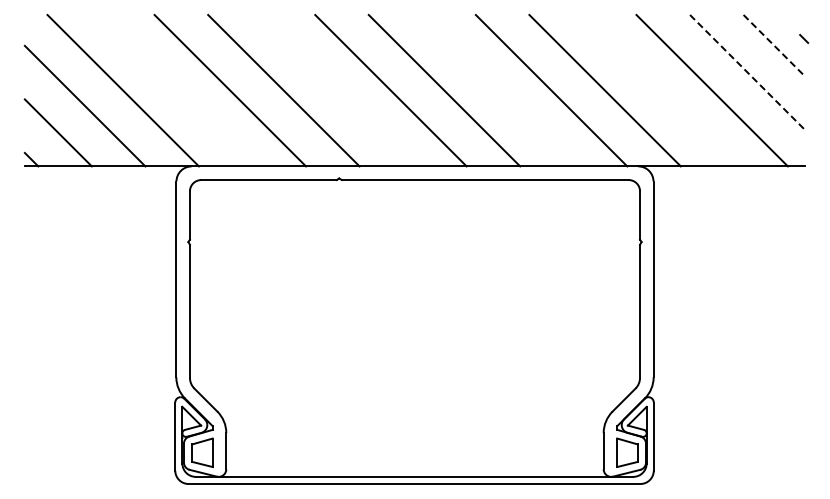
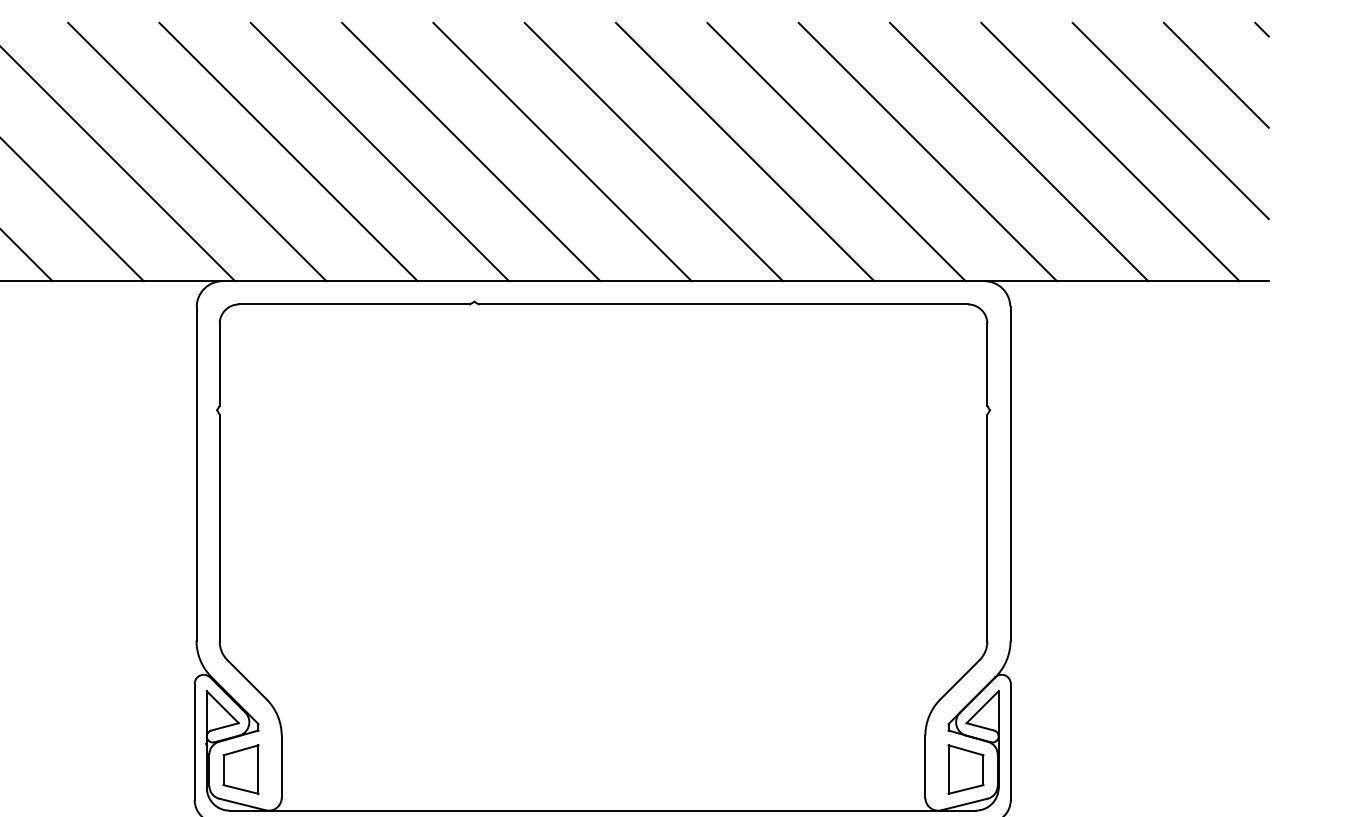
line: (804, 38) -> (1262, 28), moved
line: (774, 46) -> (1216, 76), dashed -> solid
line: (747, 72) -> (1170, 120), dashed -> solid
line: (176, 90) -> (196, 151), added
line: (337, 90) -> (471, 151), added
line: (497, 90) -> (744, 151), added
line: (658, 90) -> (1018, 151), added

